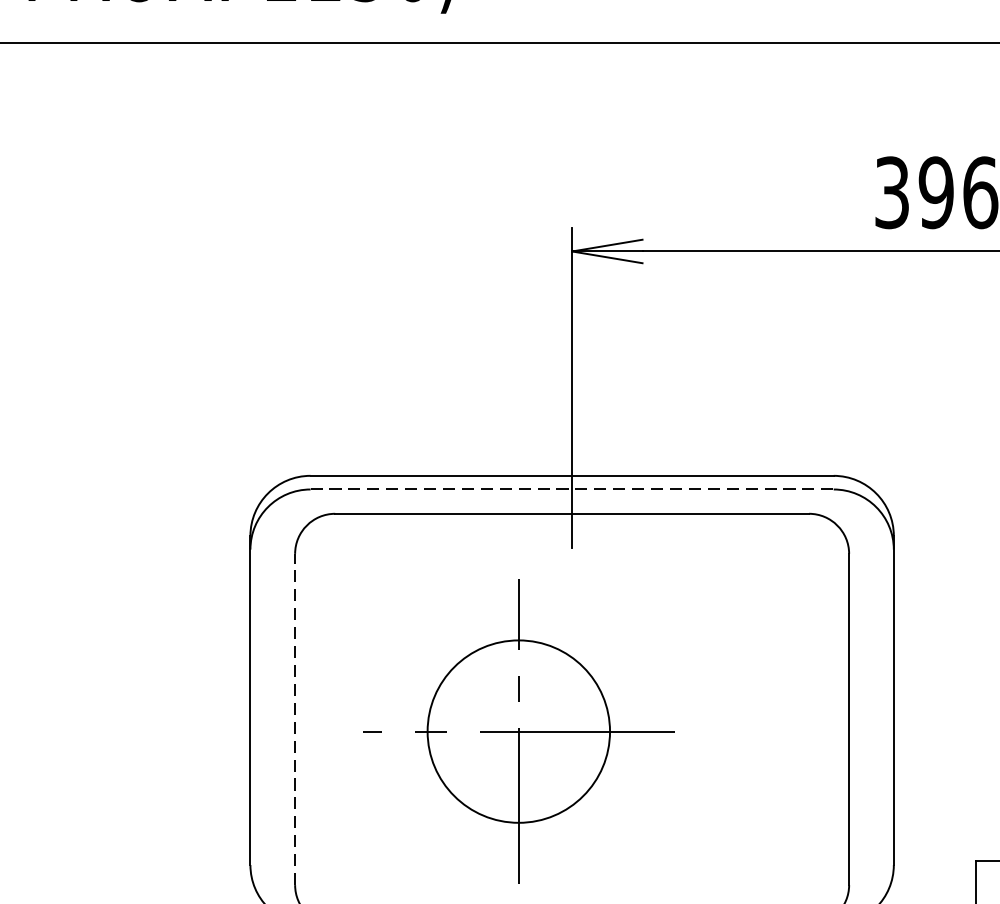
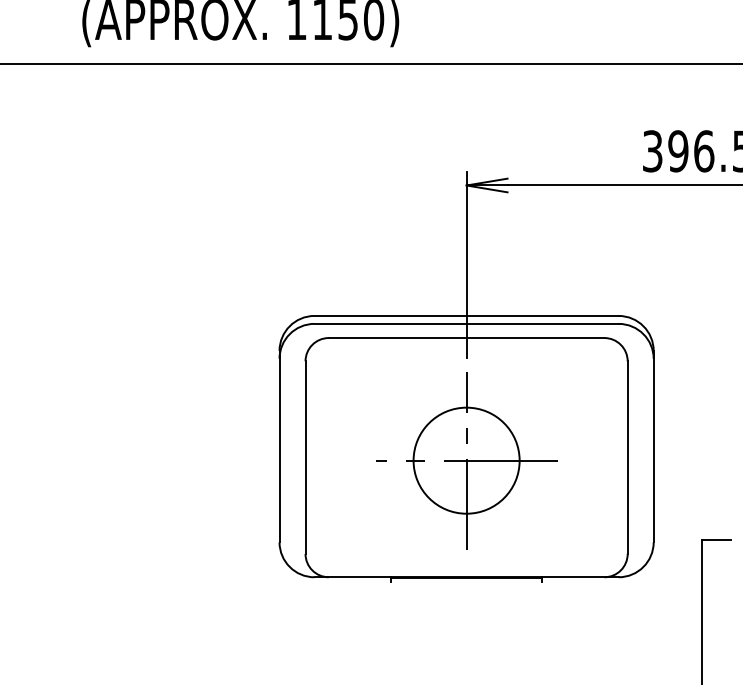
line: (573, 488) -> (467, 323), dashed -> solid
line: (295, 719) -> (305, 457), dashed -> solid
part: (518, 731) -> (466, 460), moved

